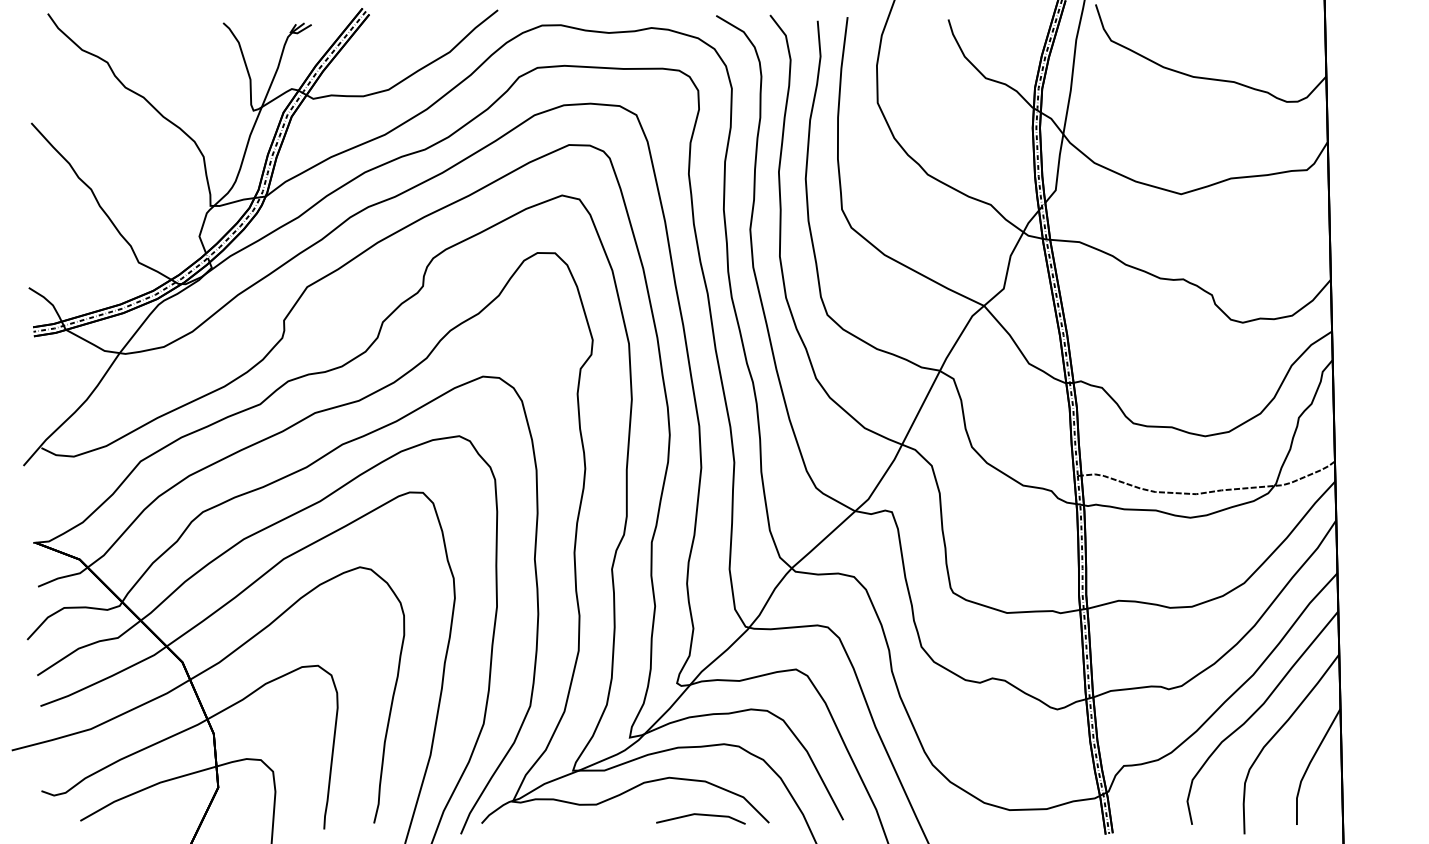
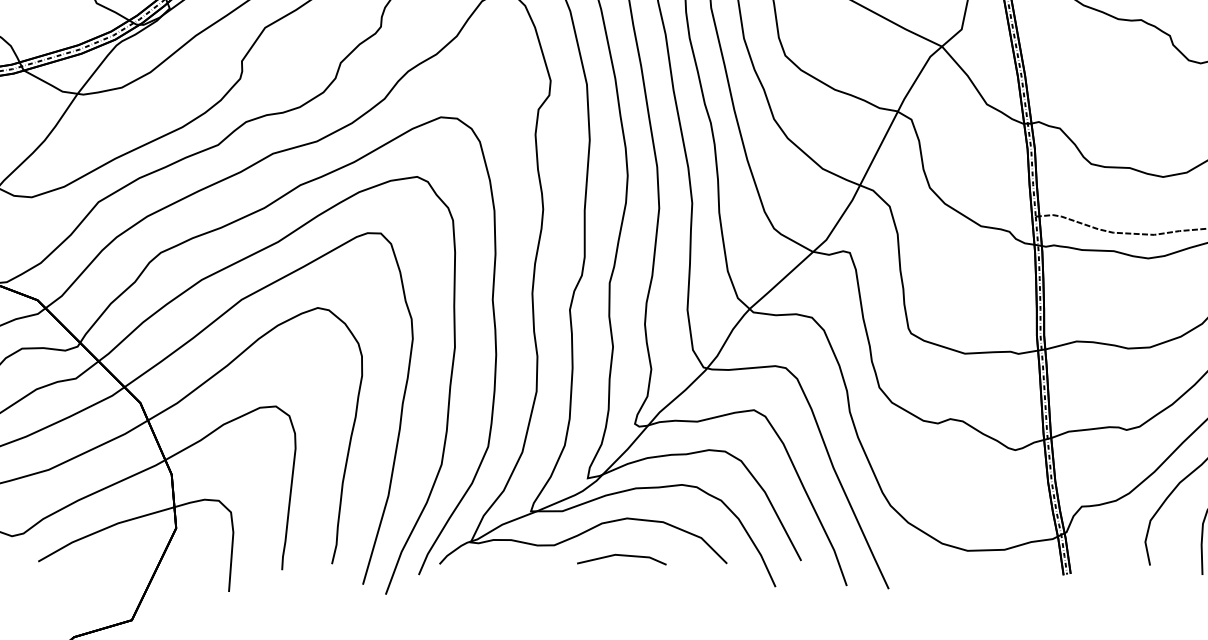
line: (700, 815) -> (621, 556), moved

